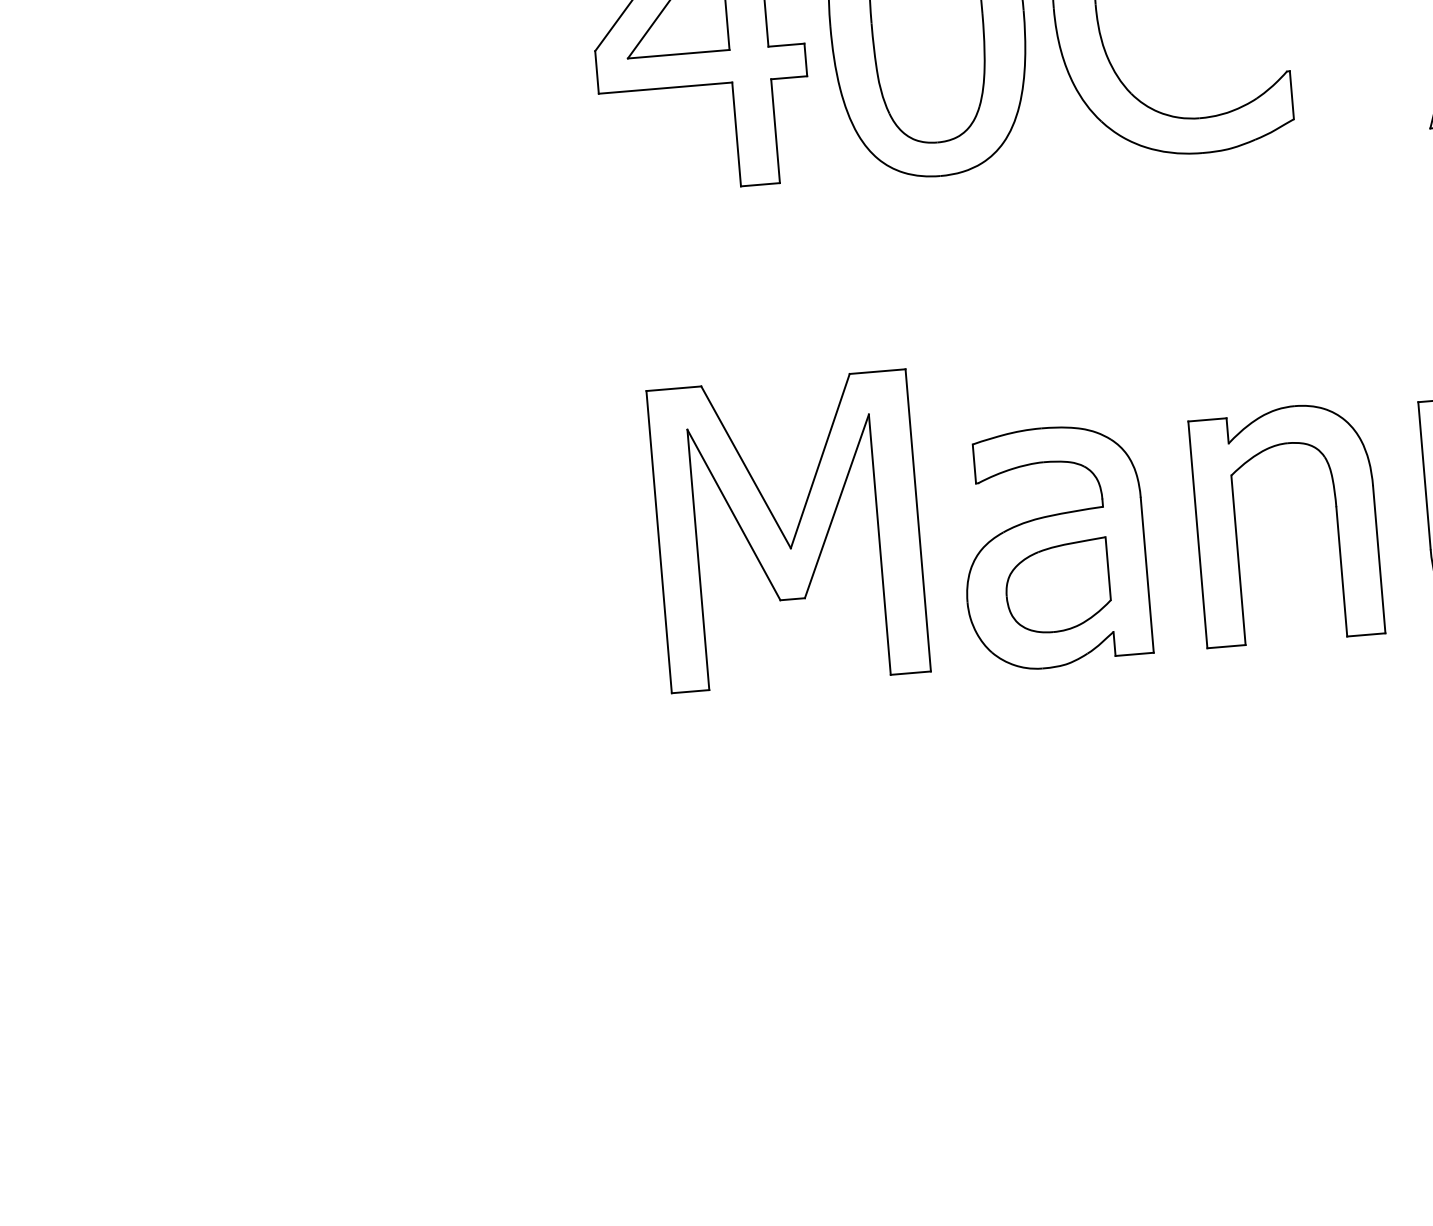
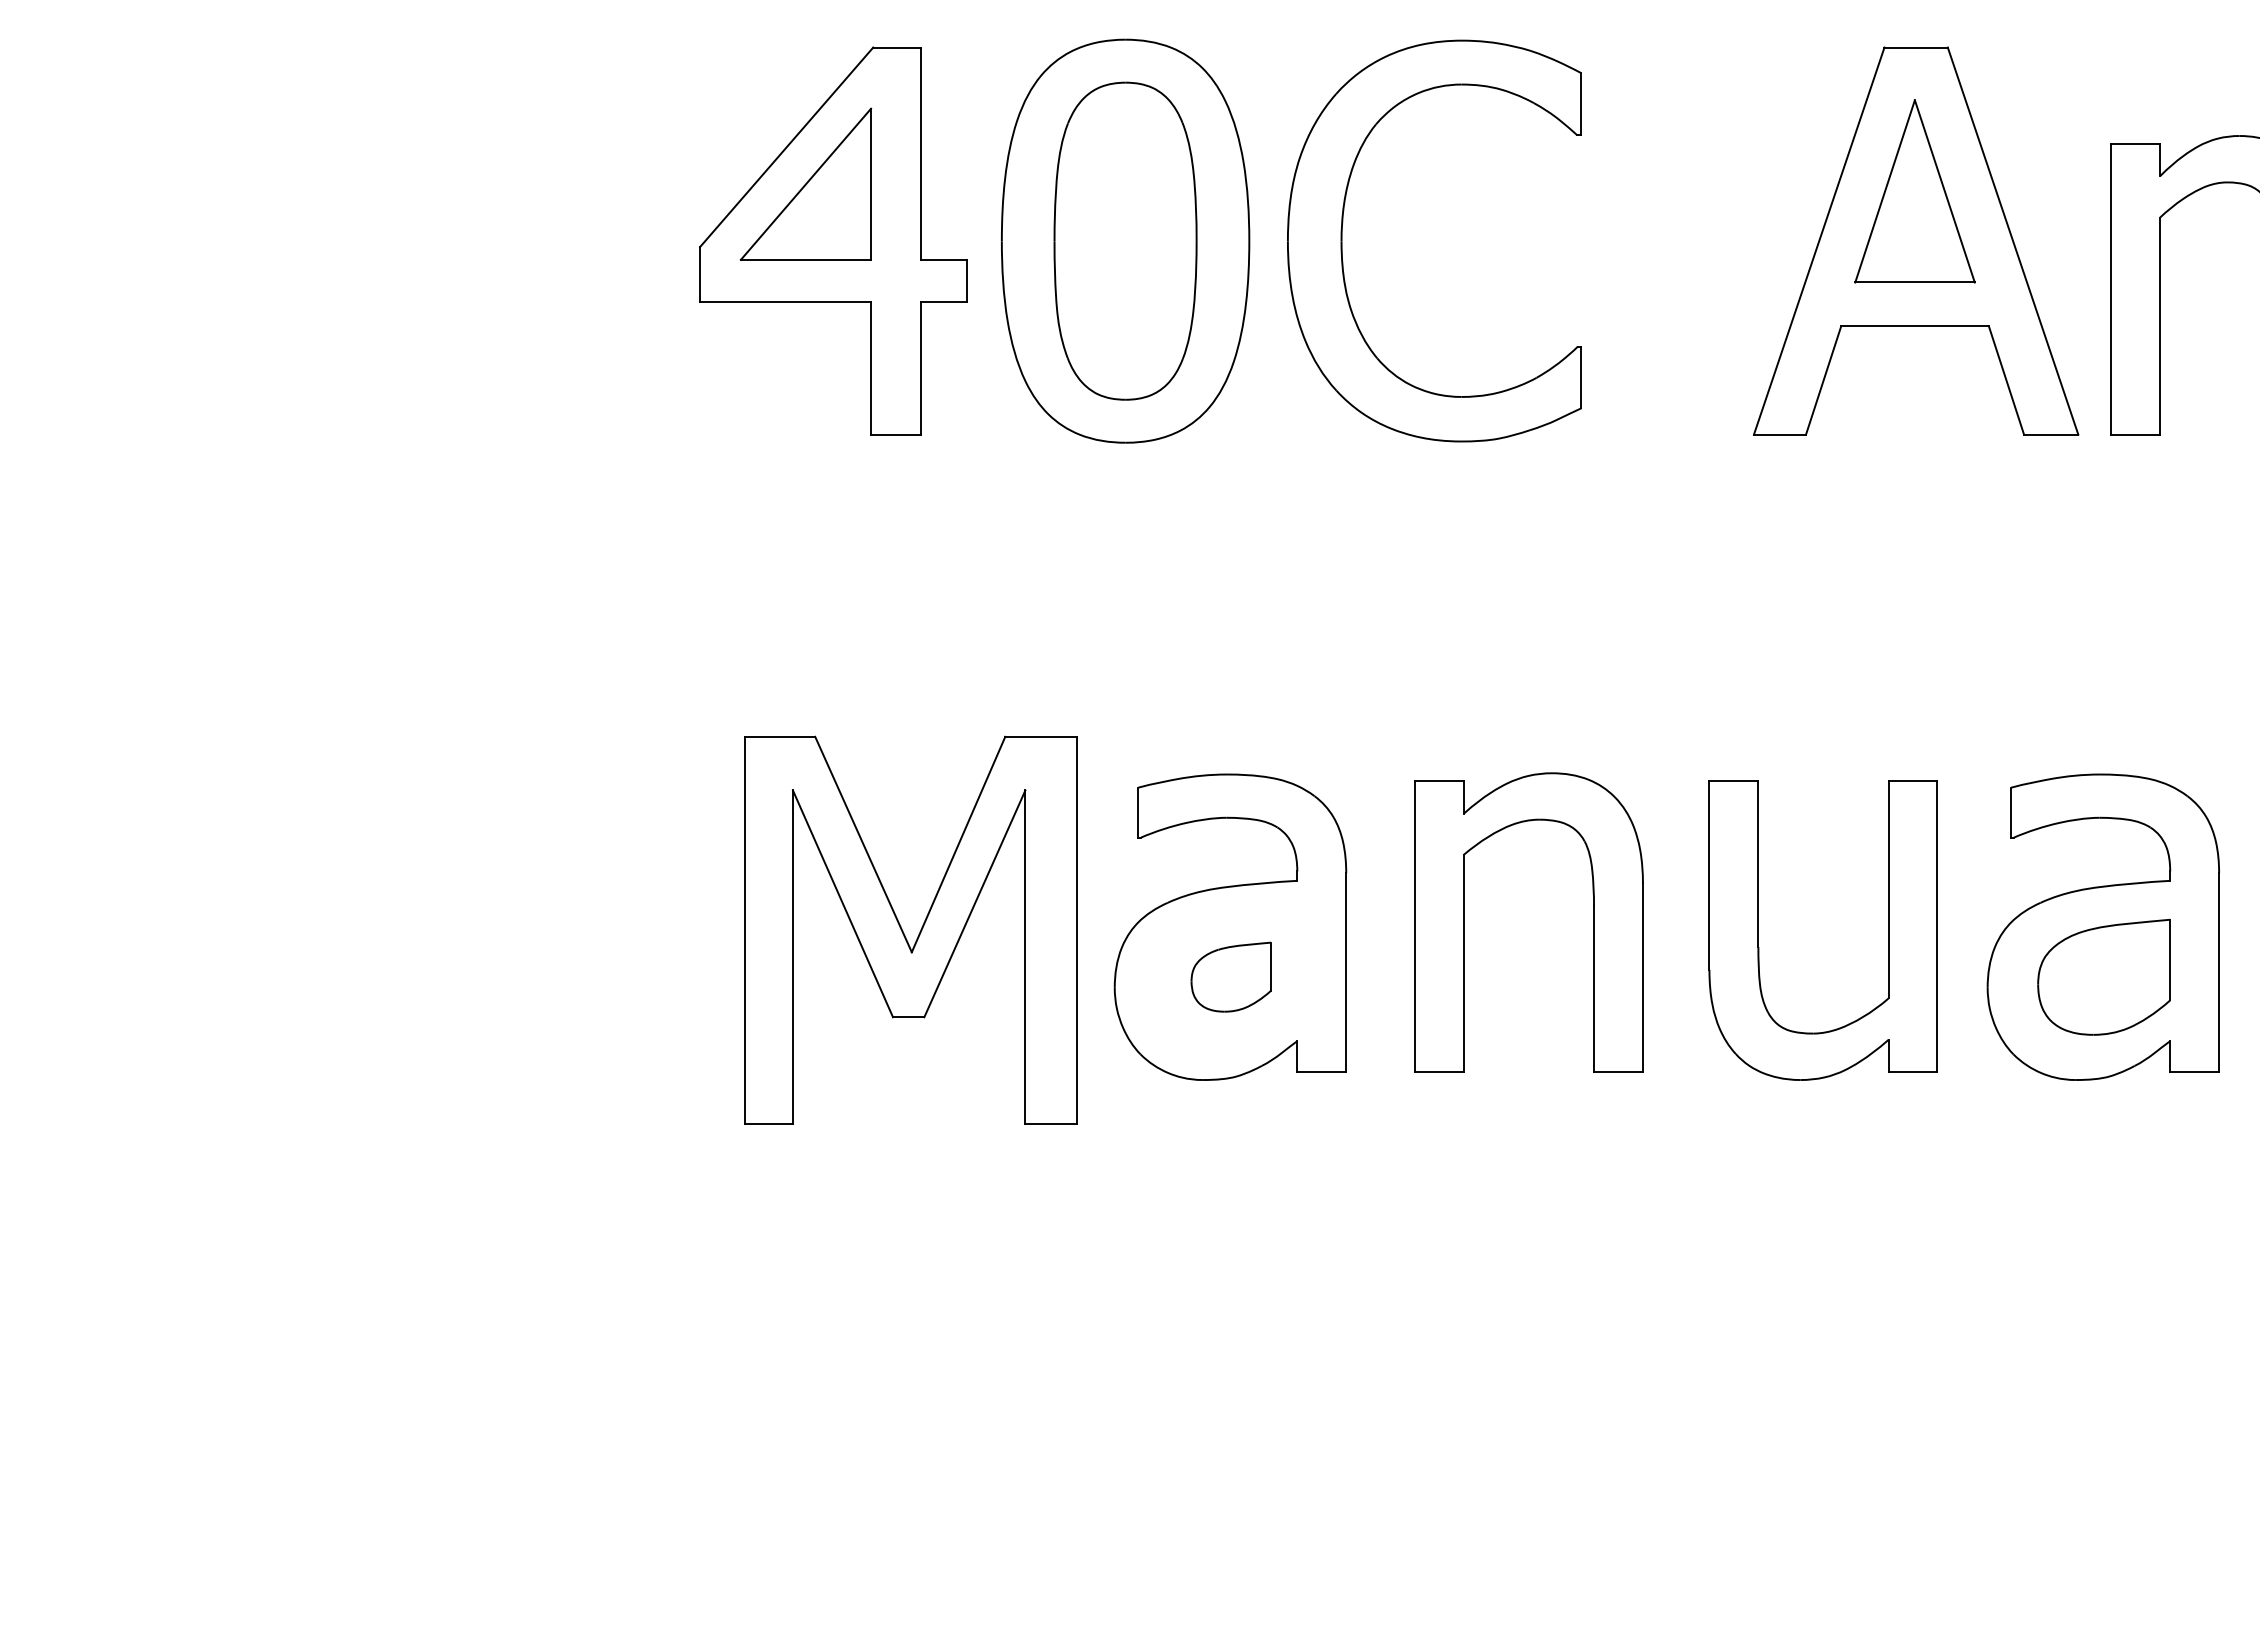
part: (782, 531) -> (903, 930), moved
part: (1057, 585) -> (1230, 976), size x0.6

